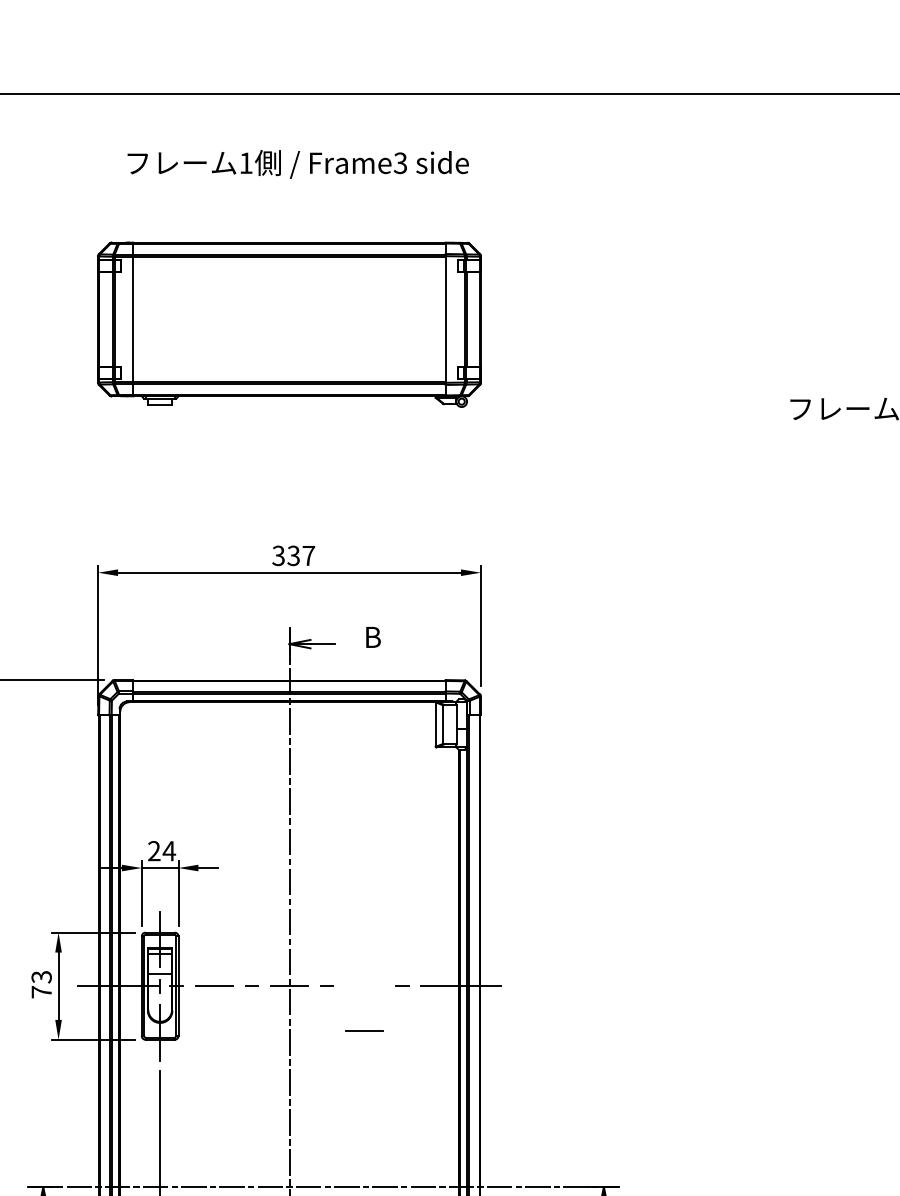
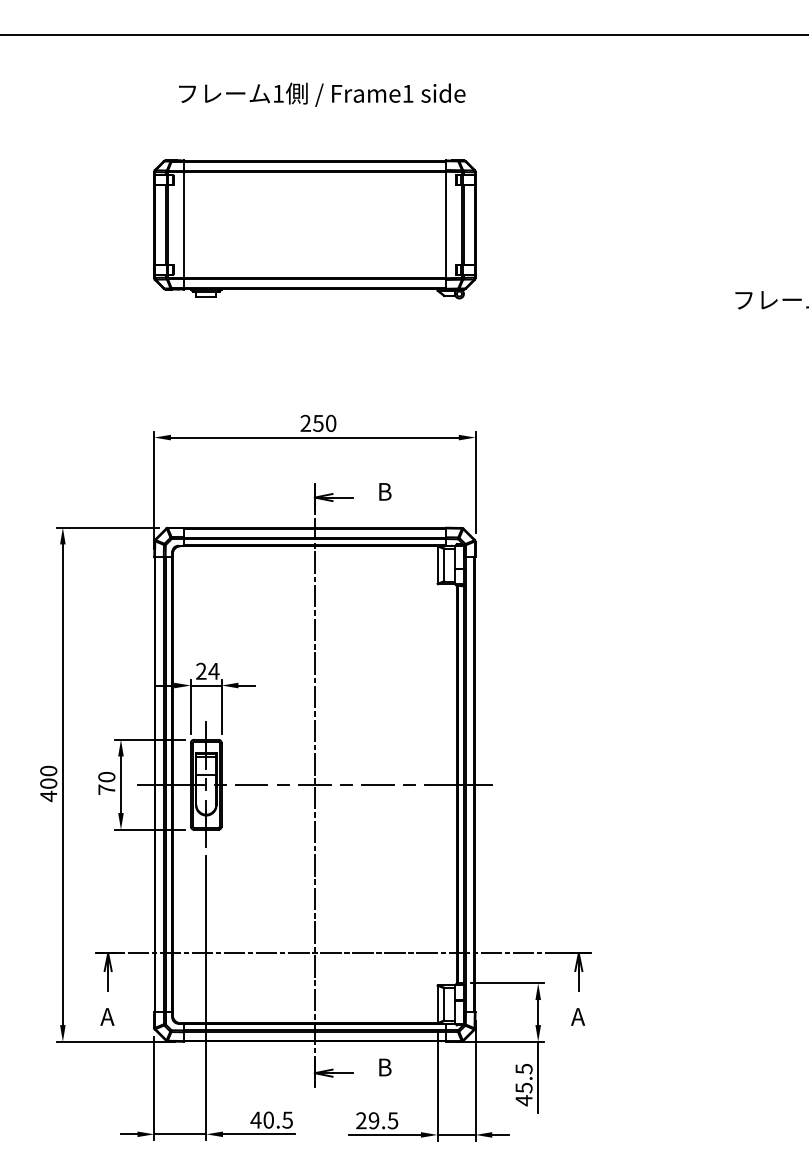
text: (399, 162) -> (407, 93), Frame3 -> Frame1
text: (293, 555) -> (318, 423), 337 -> 250
text: (41, 977) -> (106, 777), 73 -> 70
line: (364, 1031) -> (377, 784), moved

